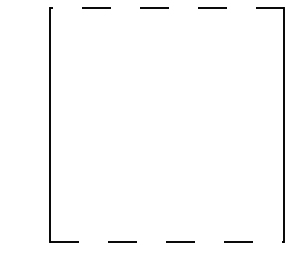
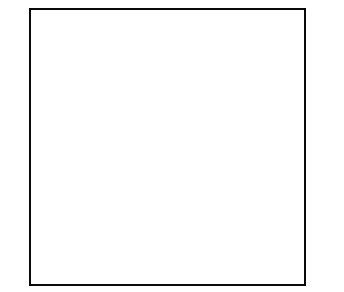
line: (166, 8) -> (166, 8), dashed -> solid
line: (167, 242) -> (167, 284), dashed -> solid

